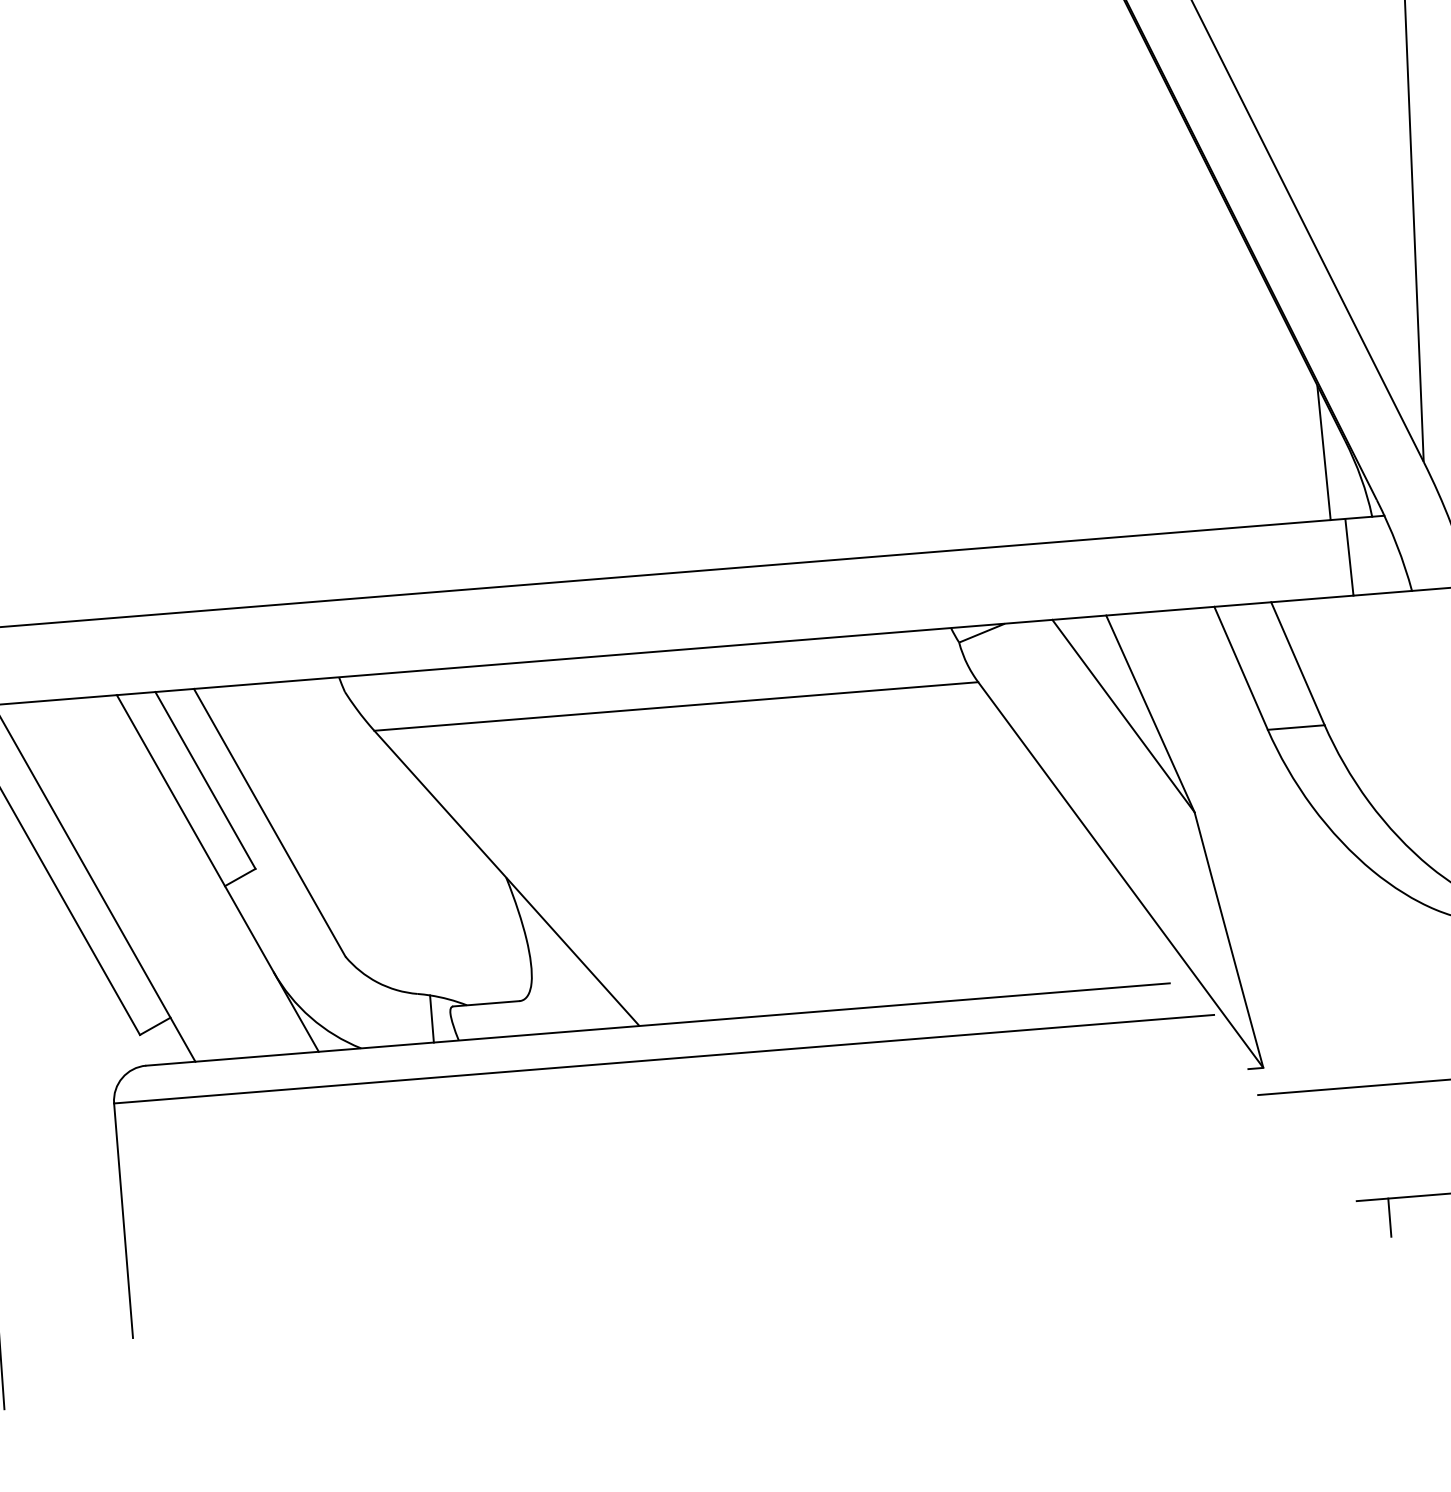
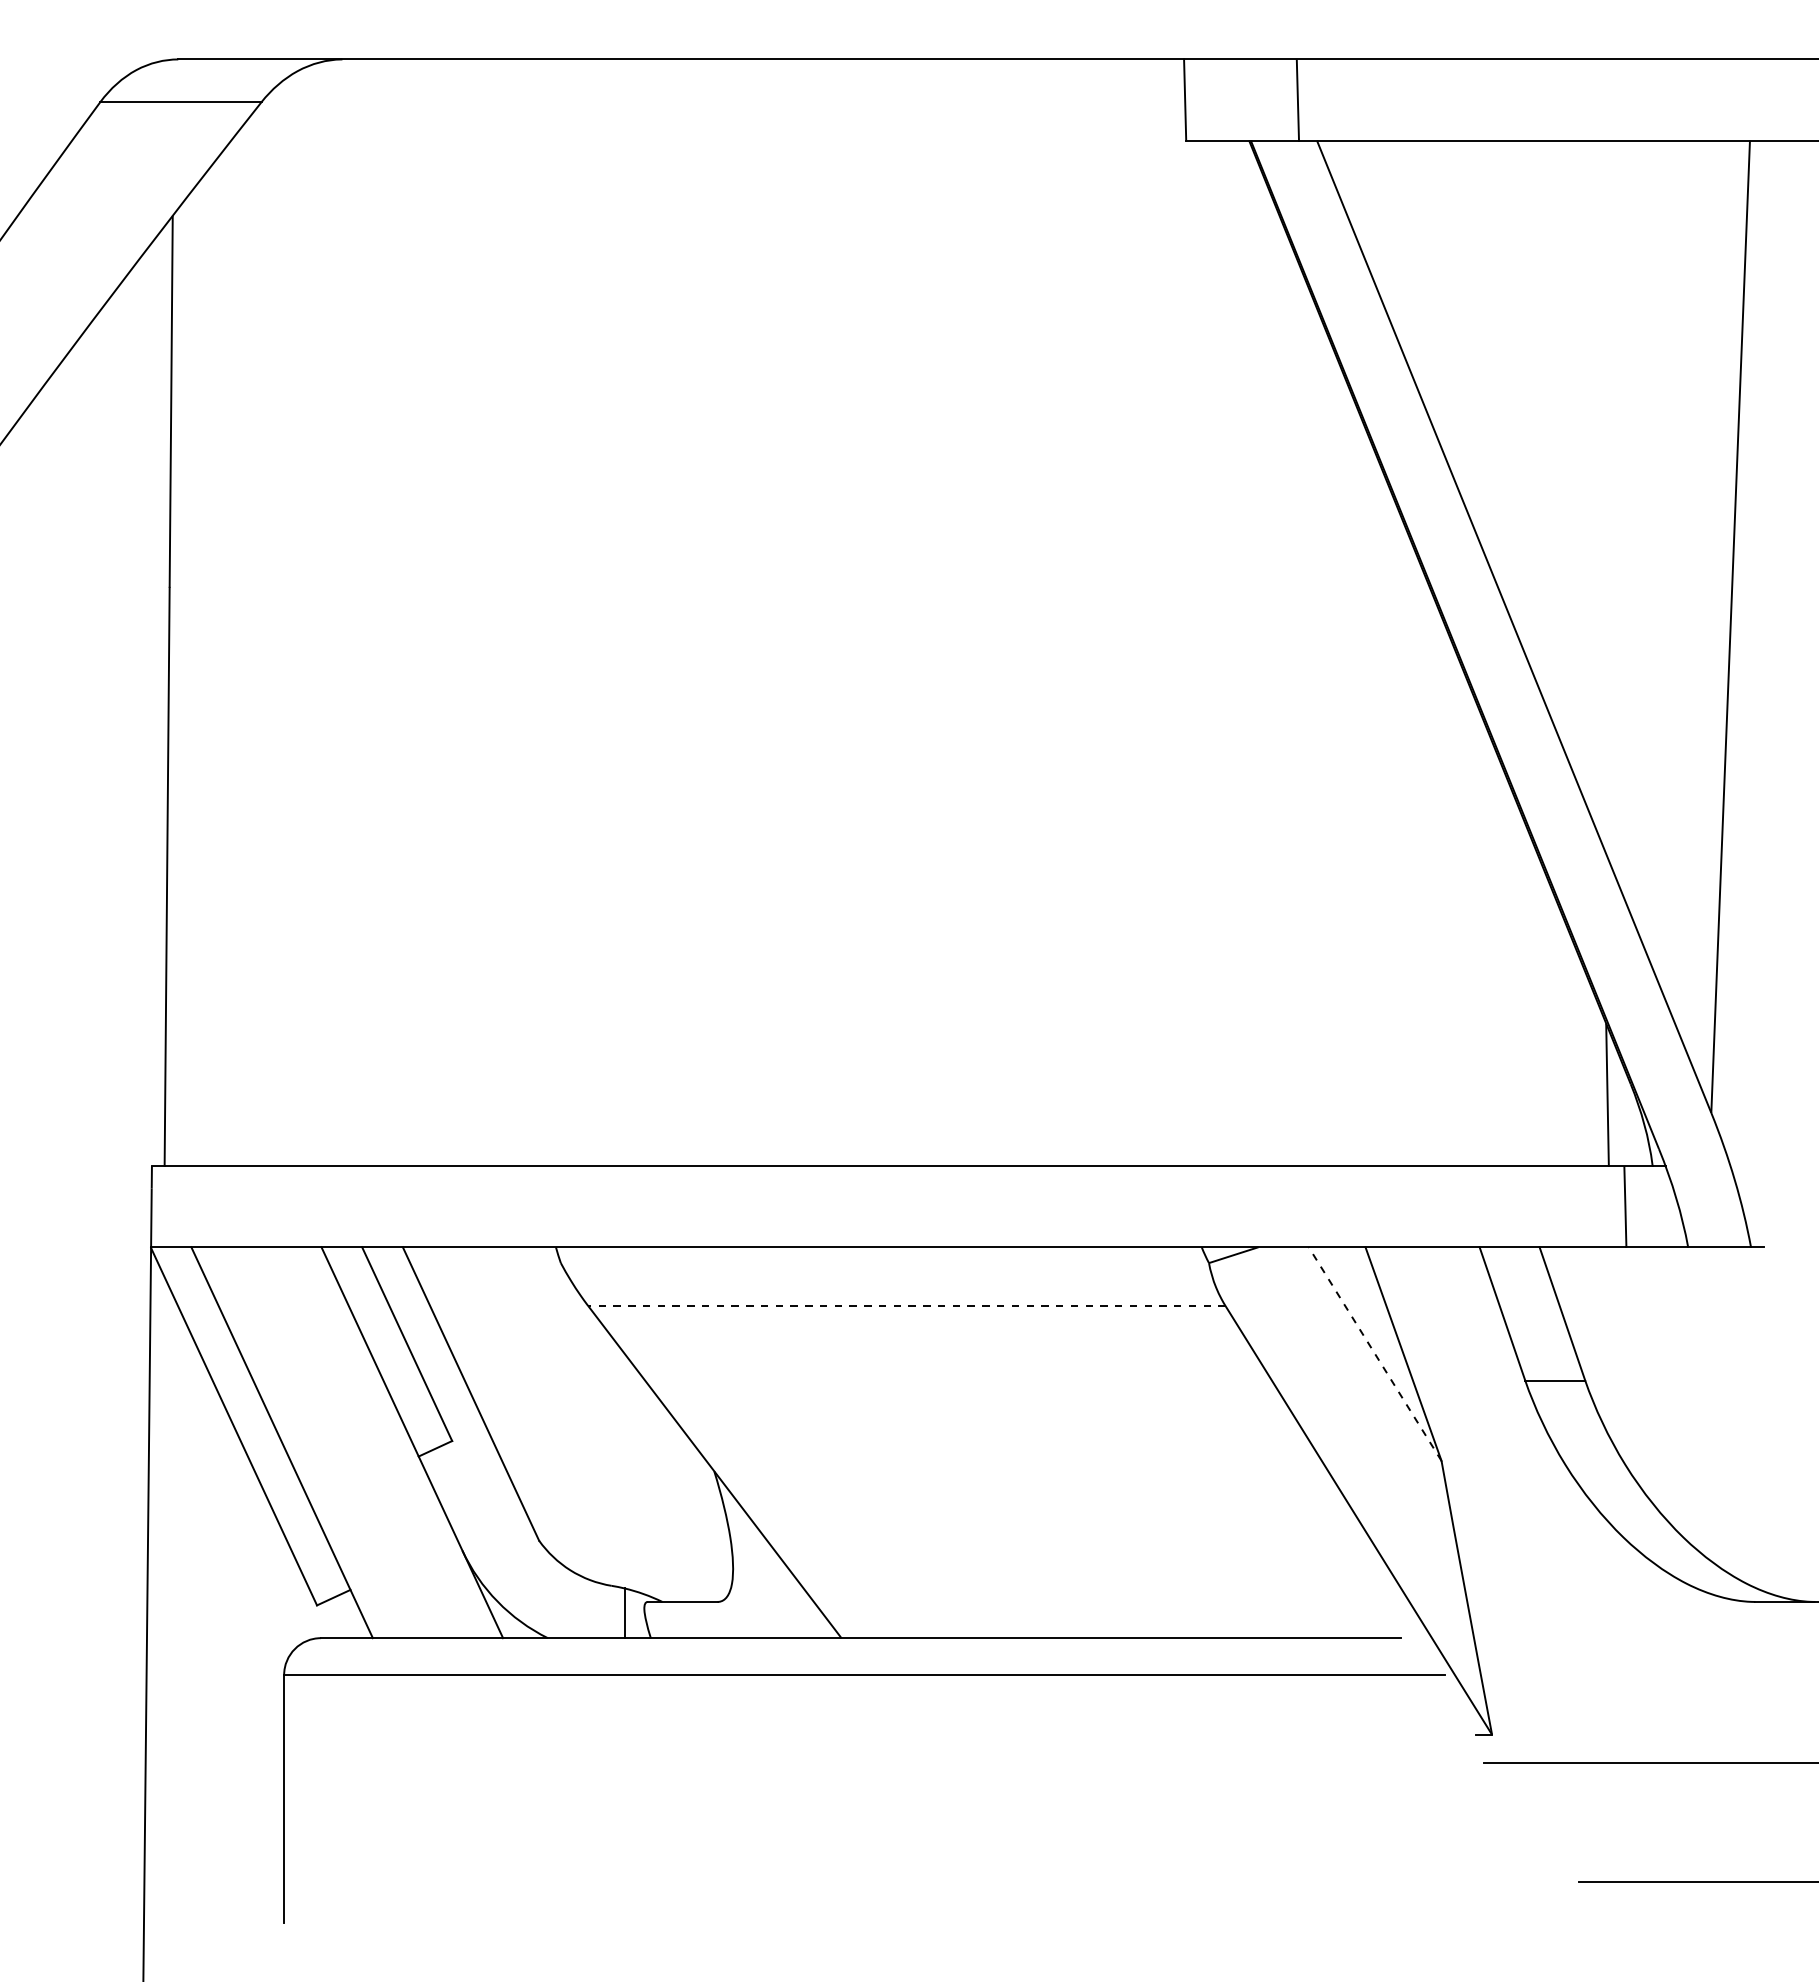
line: (676, 706) -> (907, 1306), solid -> dashed
line: (1123, 716) -> (1375, 1354), solid -> dashed
line: (1390, 1217) -> (1612, 1902), removed

